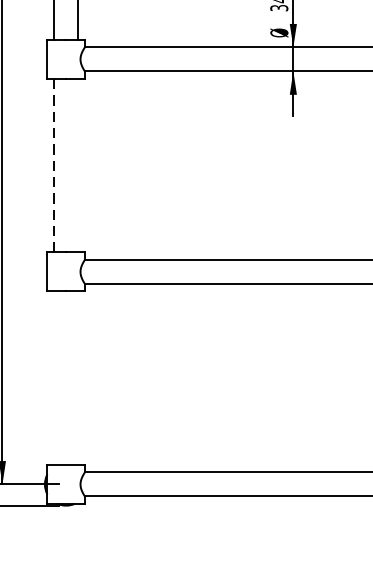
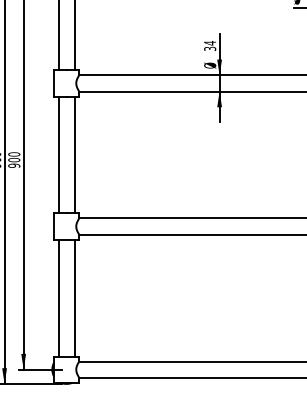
line: (77, 164) -> (74, 154), added
line: (54, 166) -> (58, 155), dashed -> solid
line: (54, 377) -> (58, 297), added
line: (77, 377) -> (74, 297), added

